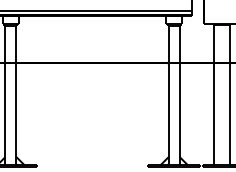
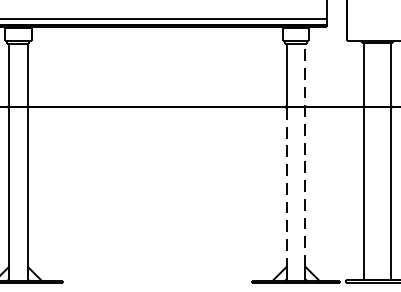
line: (179, 91) -> (305, 155), solid -> dashed
line: (168, 110) -> (286, 187), solid -> dashed

